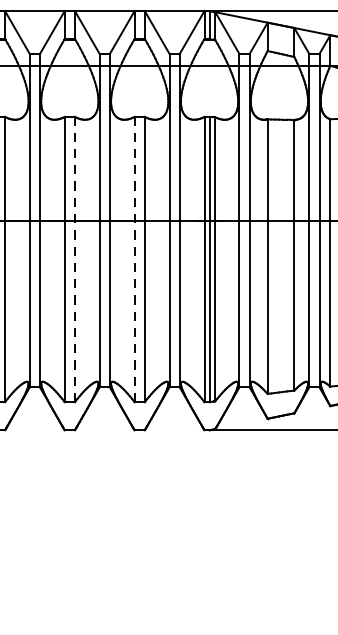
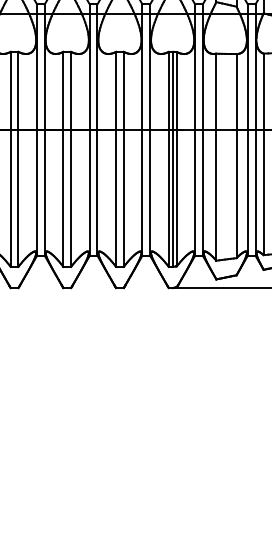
line: (75, 259) -> (71, 159), dashed -> solid
line: (135, 259) -> (116, 159), dashed -> solid

